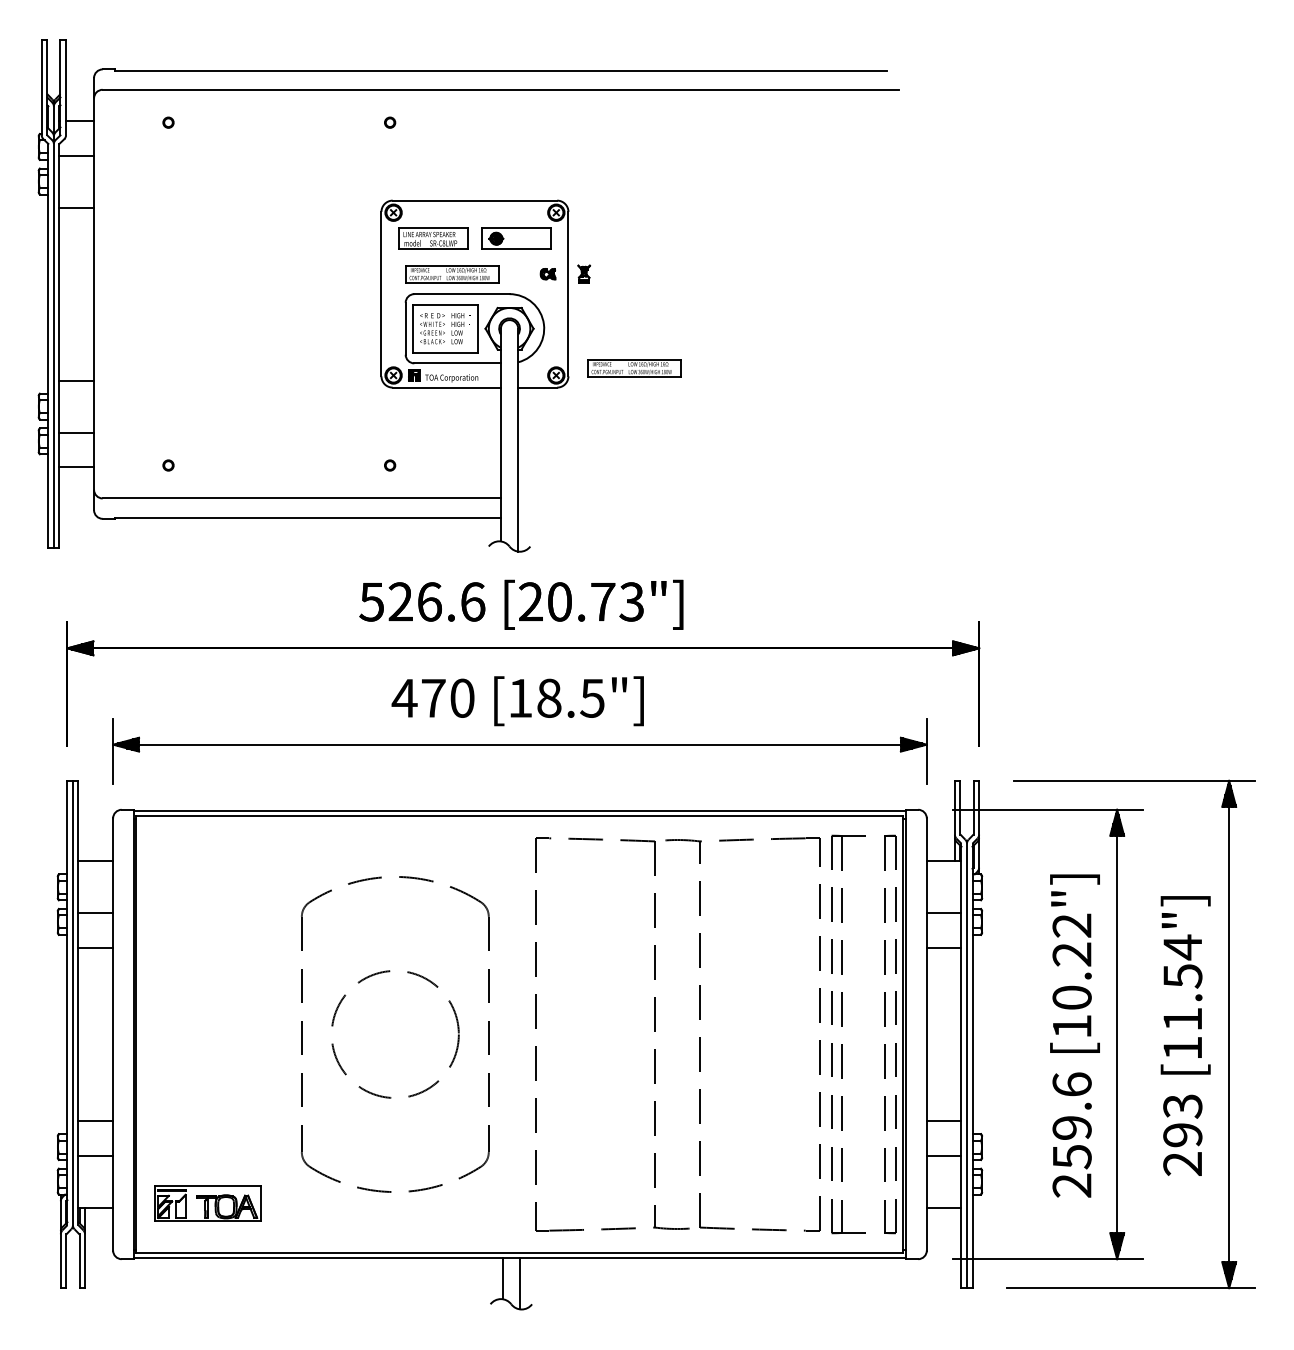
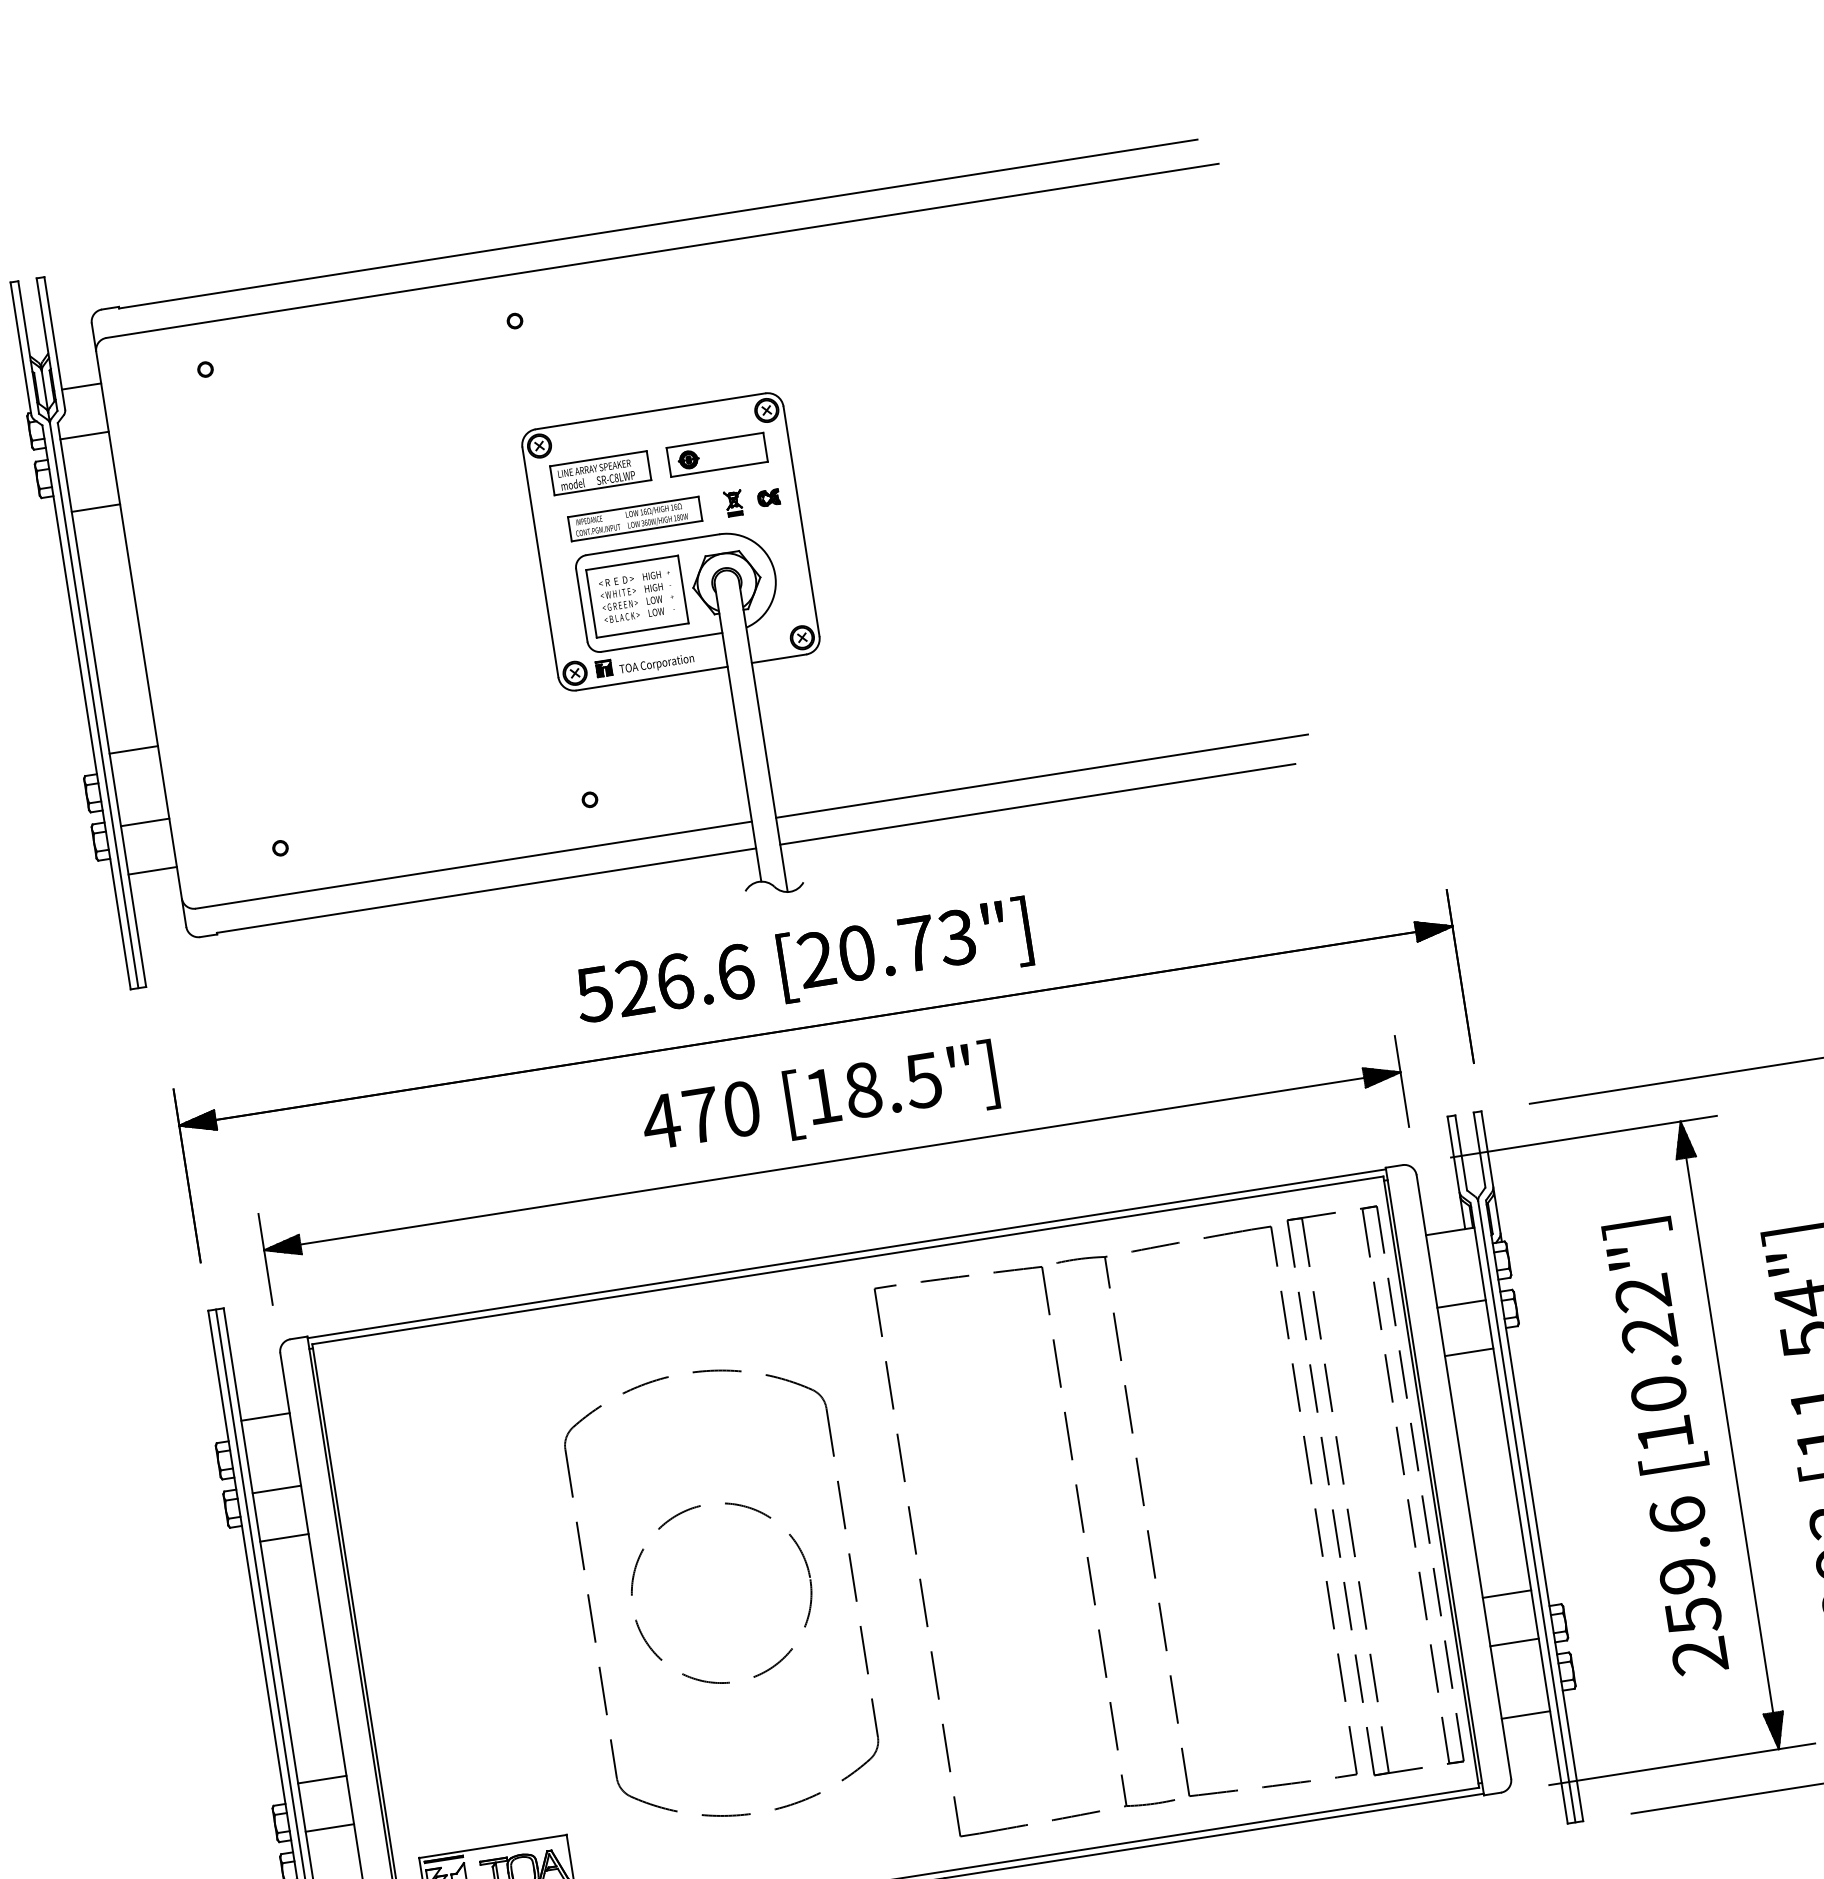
part: (583, 273) -> (732, 502), moved
part: (634, 368) -> (910, 610), removed
line: (708, 498) -> (1041, 776), added
line: (702, 517) -> (1037, 804), added

